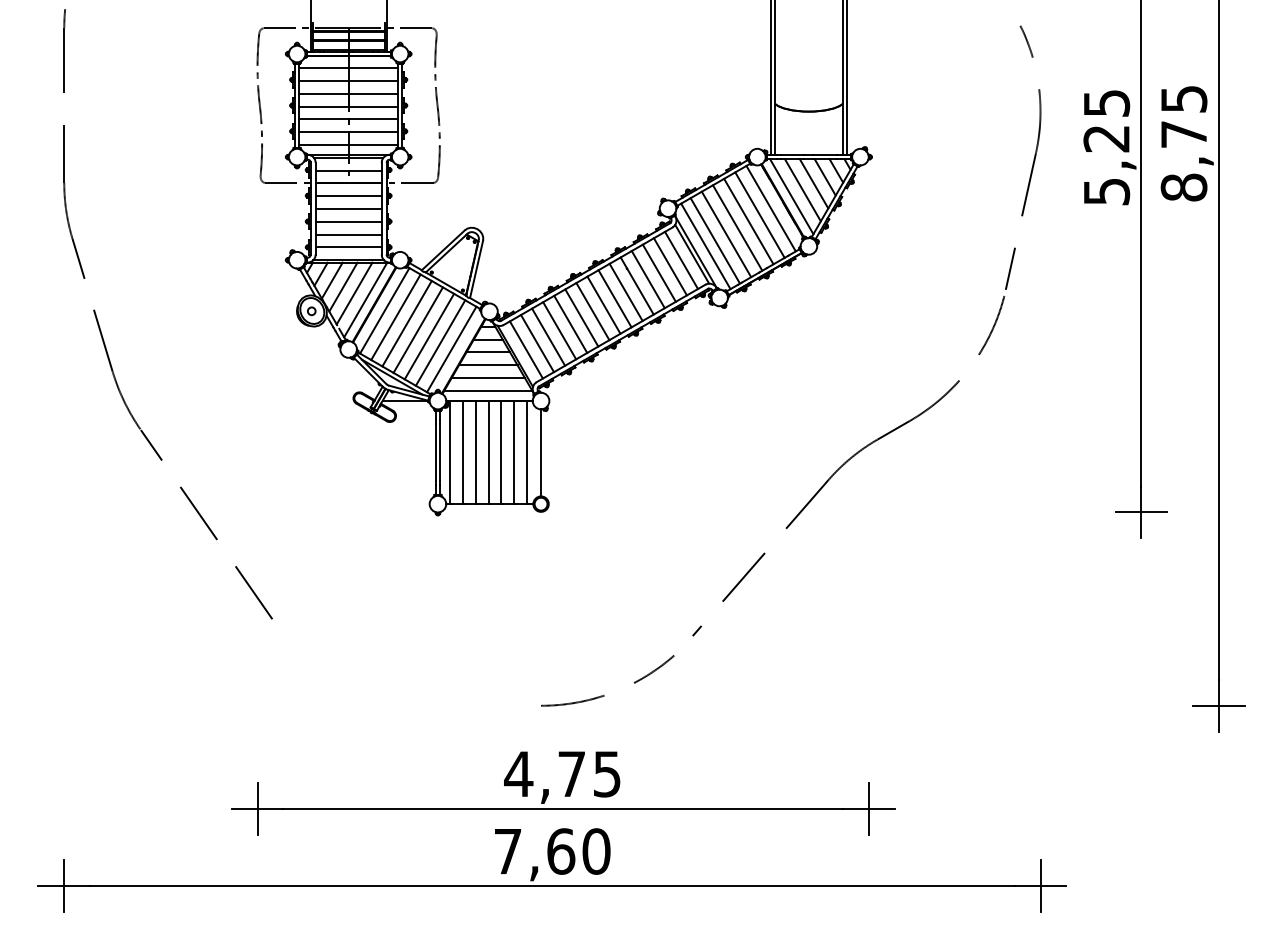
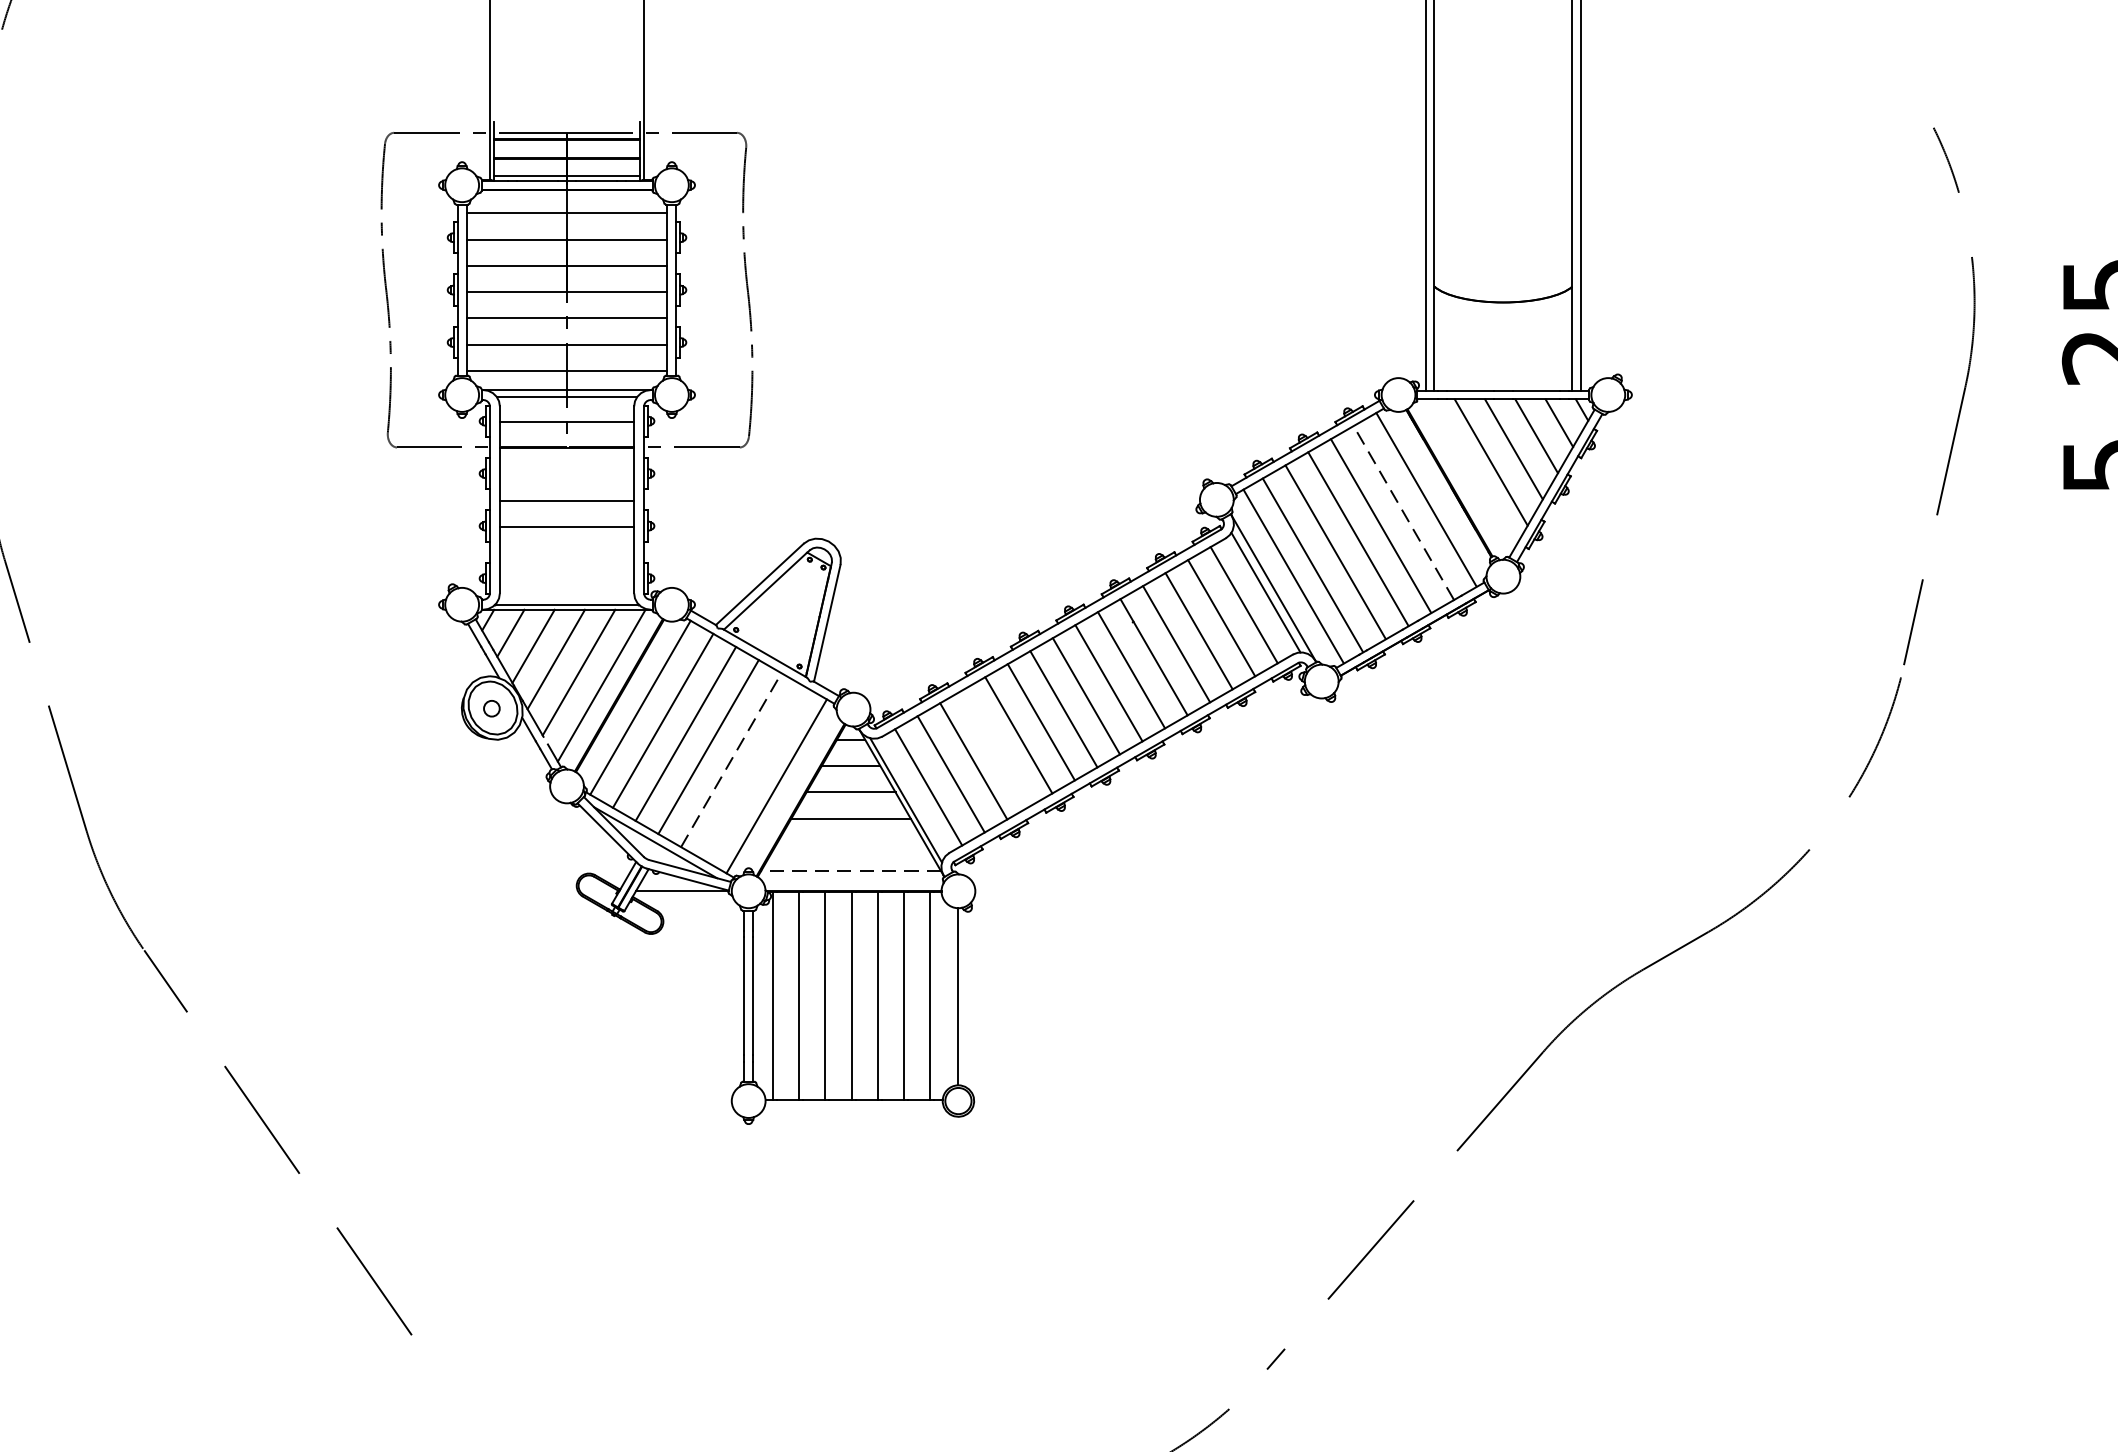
line: (348, 196) -> (566, 475), removed
line: (791, 196) -> (1467, 475), removed
line: (759, 214) -> (1402, 511), solid -> dashed
line: (348, 234) -> (566, 552), removed
line: (348, 247) -> (566, 578), removed
line: (559, 330) -> (995, 747), removed
line: (429, 336) -> (731, 759), solid -> dashed
line: (440, 342) -> (753, 772), removed
line: (488, 378) -> (851, 845), removed
line: (487, 391) -> (849, 871), solid -> dashed

